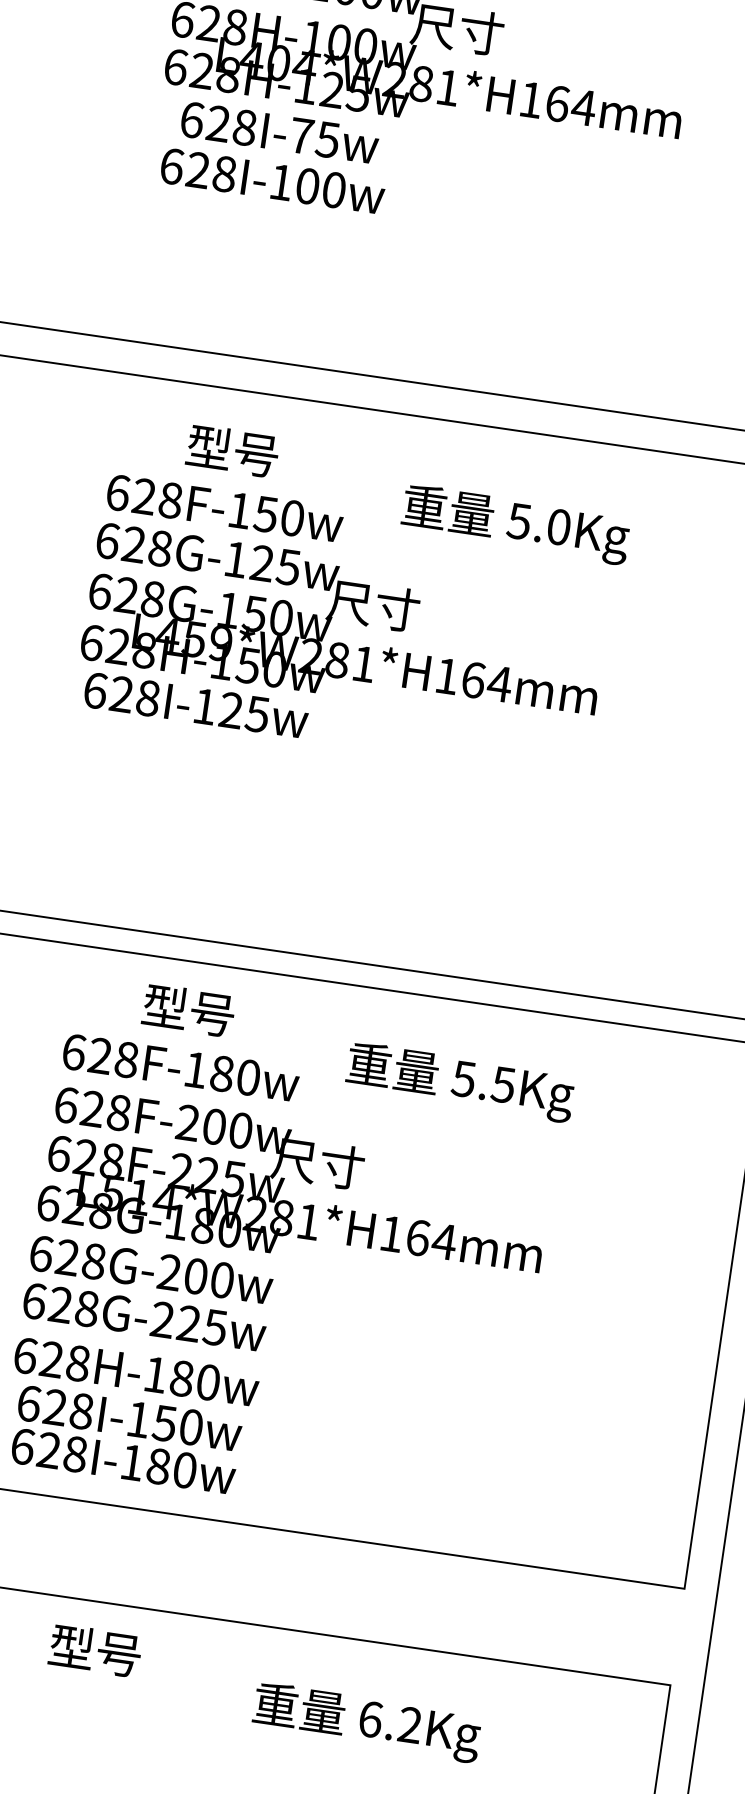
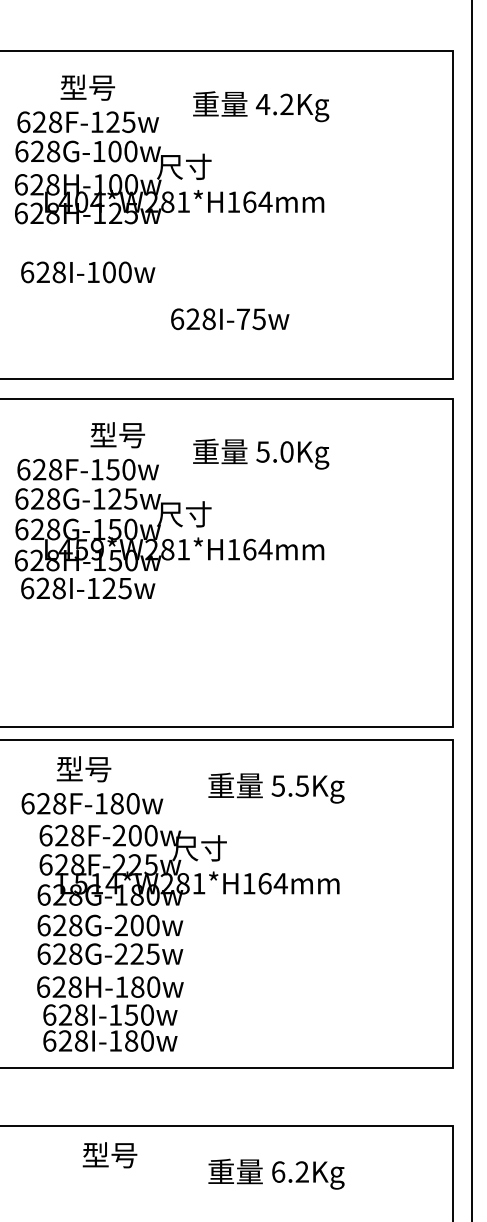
text: (280, 133) -> (230, 319), moved
text: (232, 451) -> (117, 435), moved
text: (187, 1010) -> (83, 769), moved
text: (181, 1067) -> (92, 803), moved

